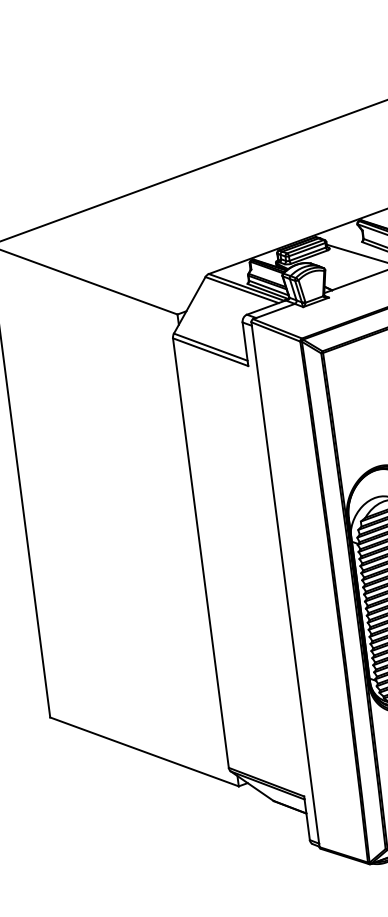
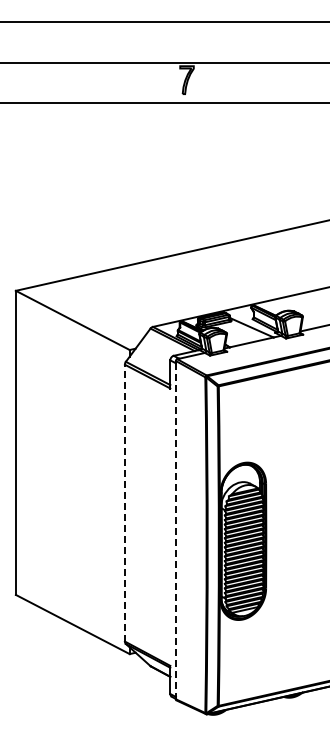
line: (200, 552) -> (124, 502), solid -> dashed
line: (284, 585) -> (175, 530), solid -> dashed

